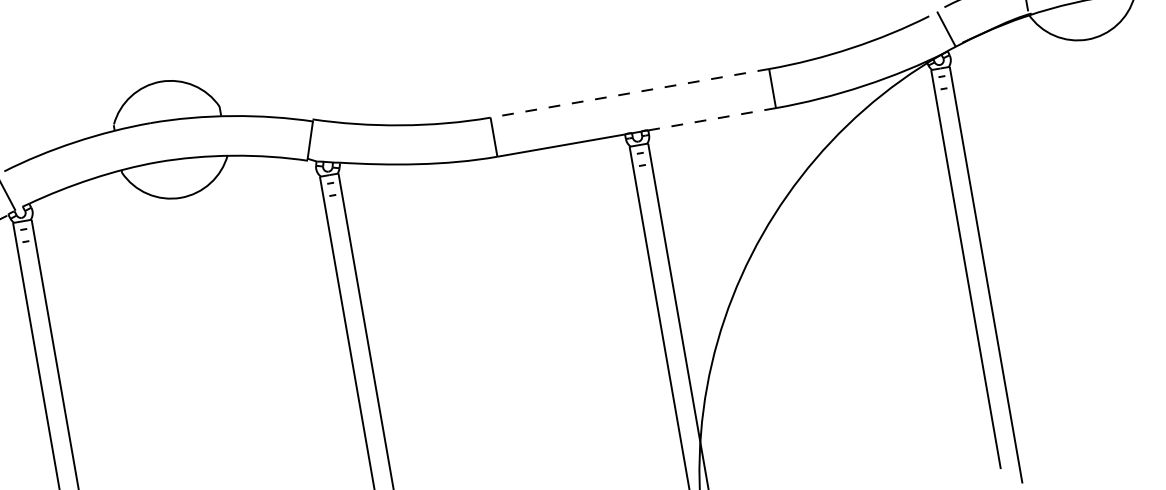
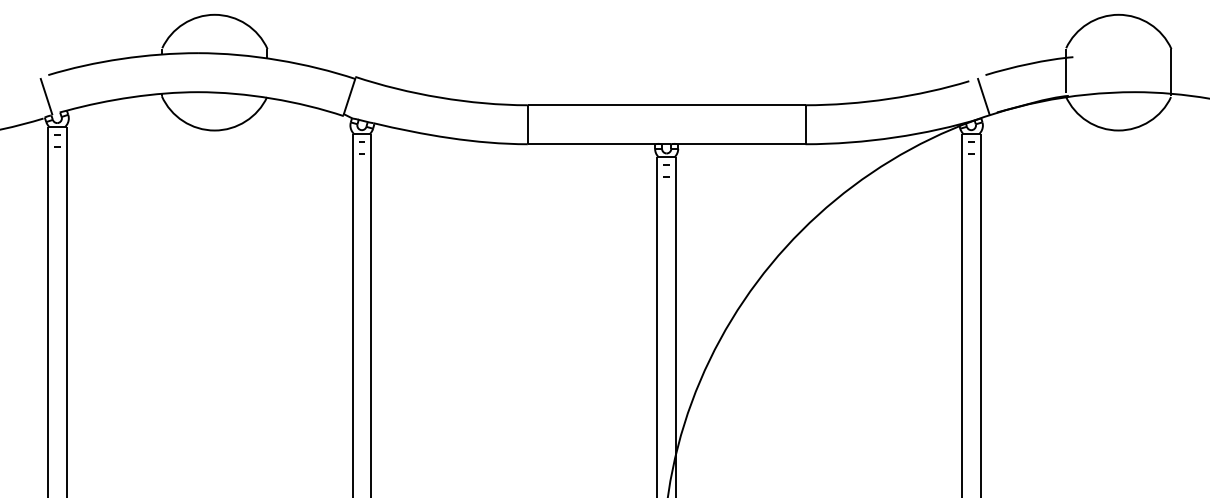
line: (629, 93) -> (666, 105), dashed -> solid
line: (711, 119) -> (741, 144), dashed -> solid

